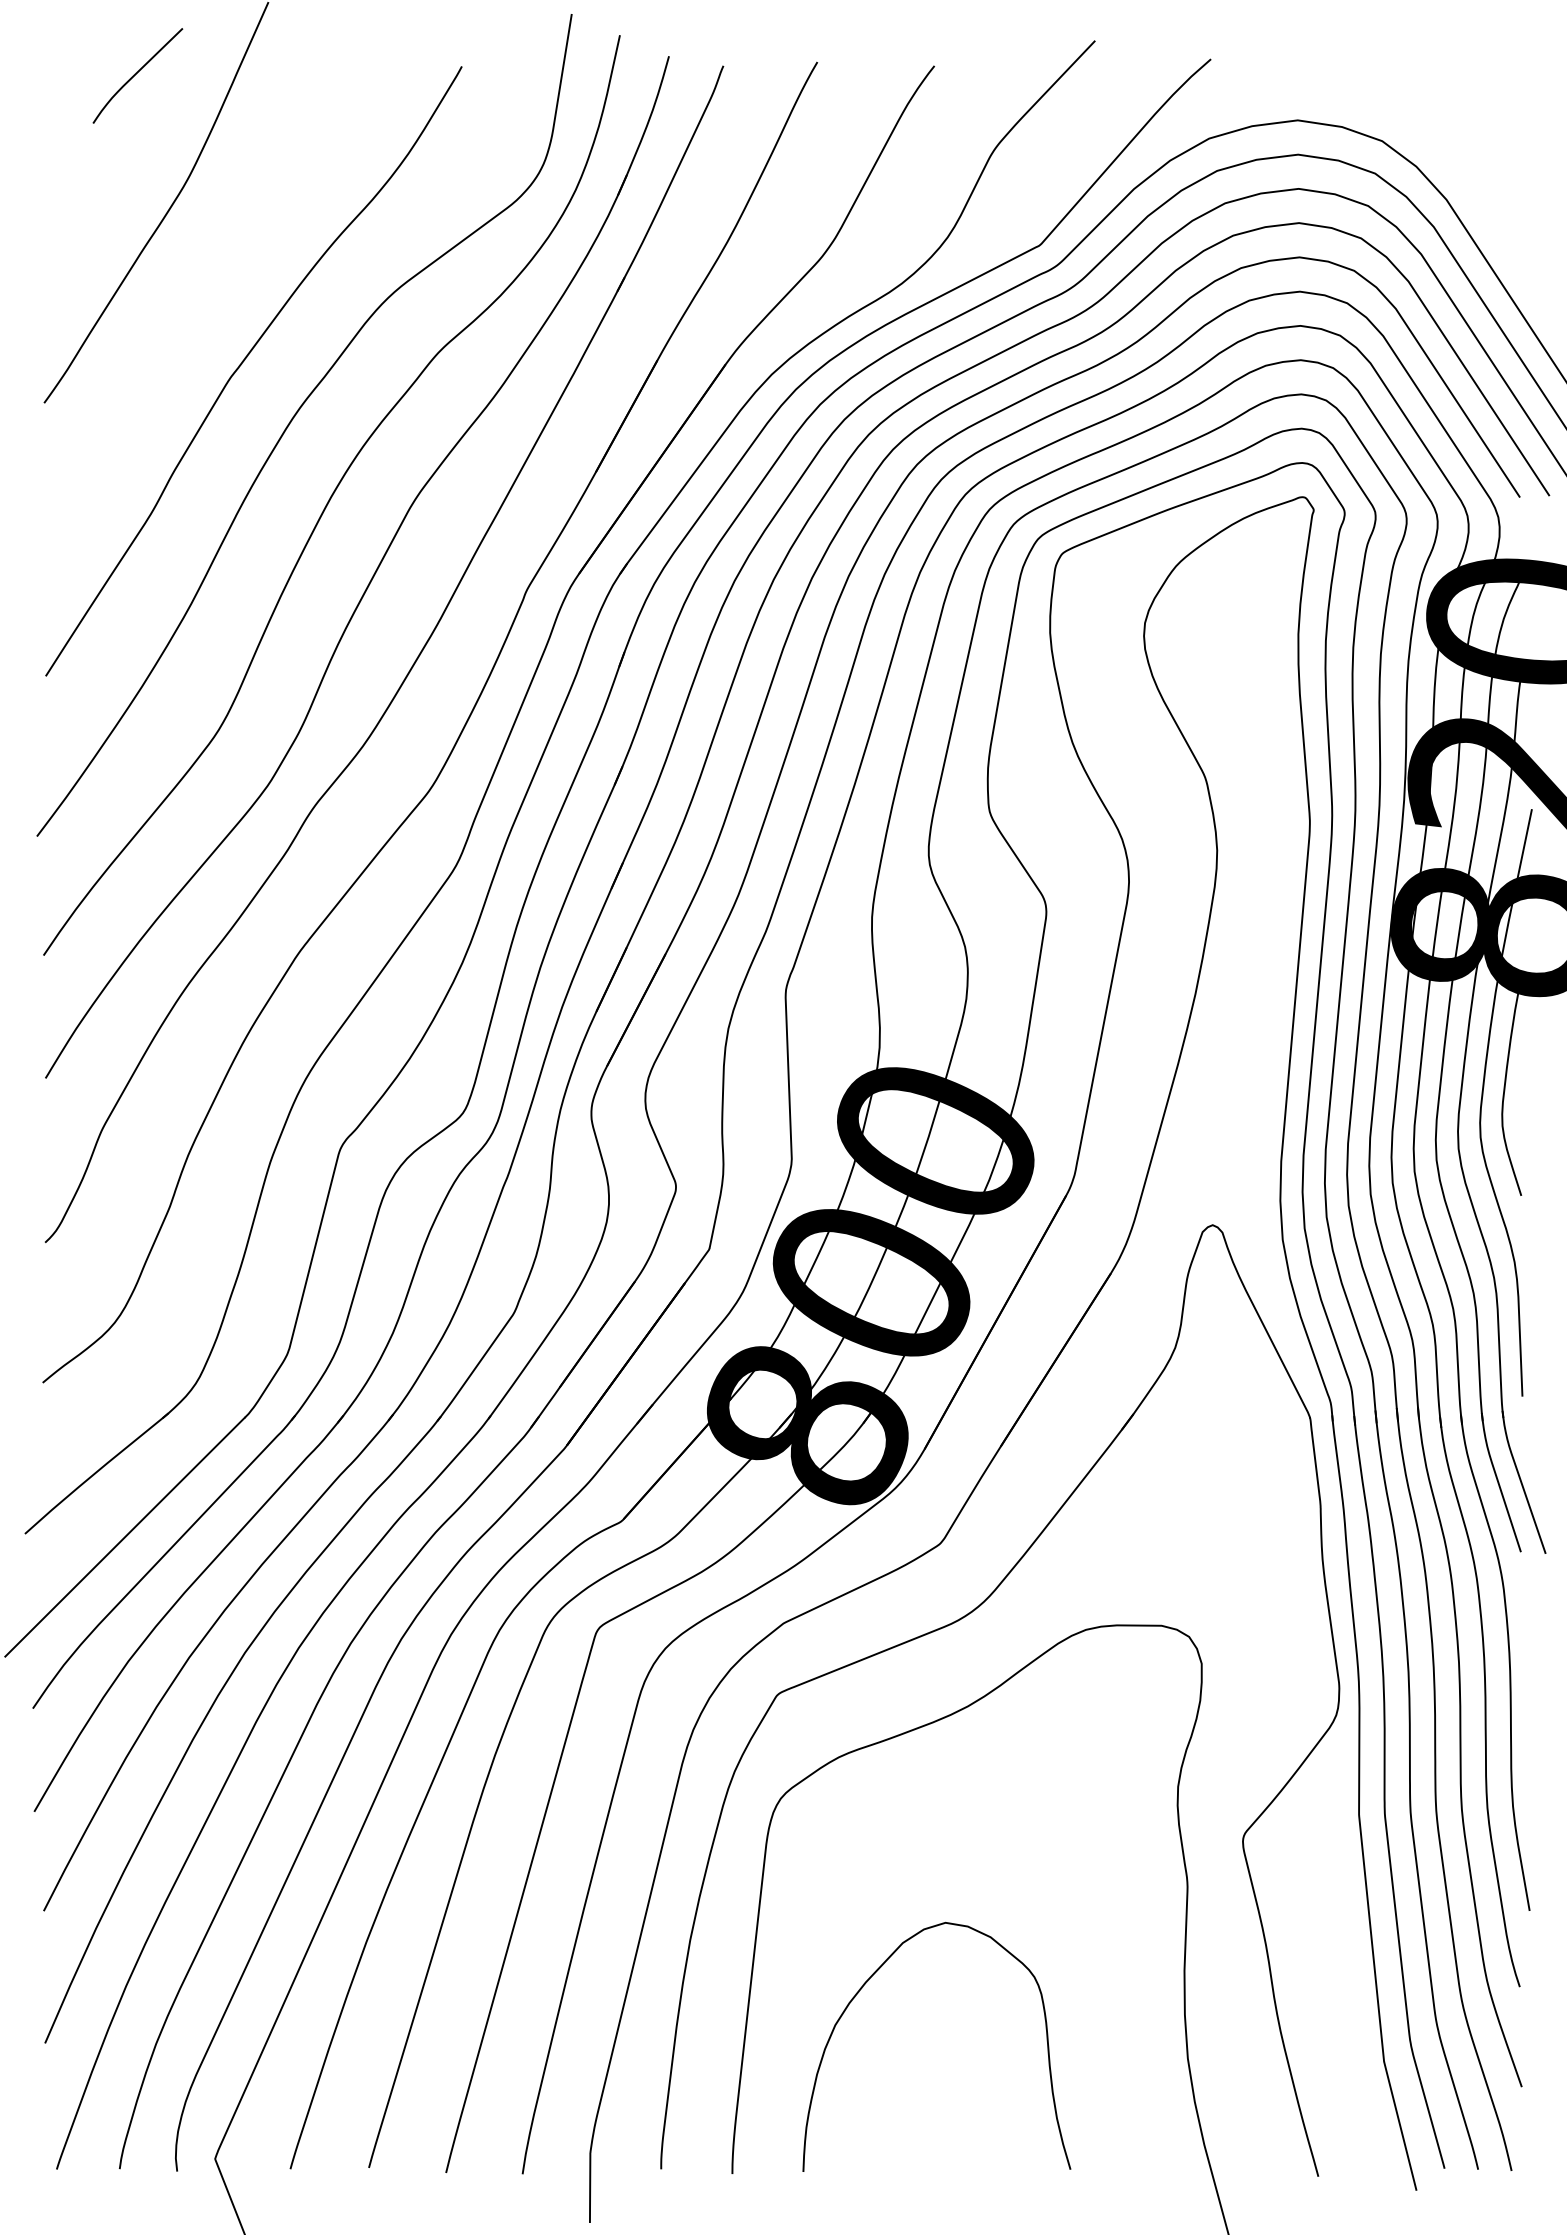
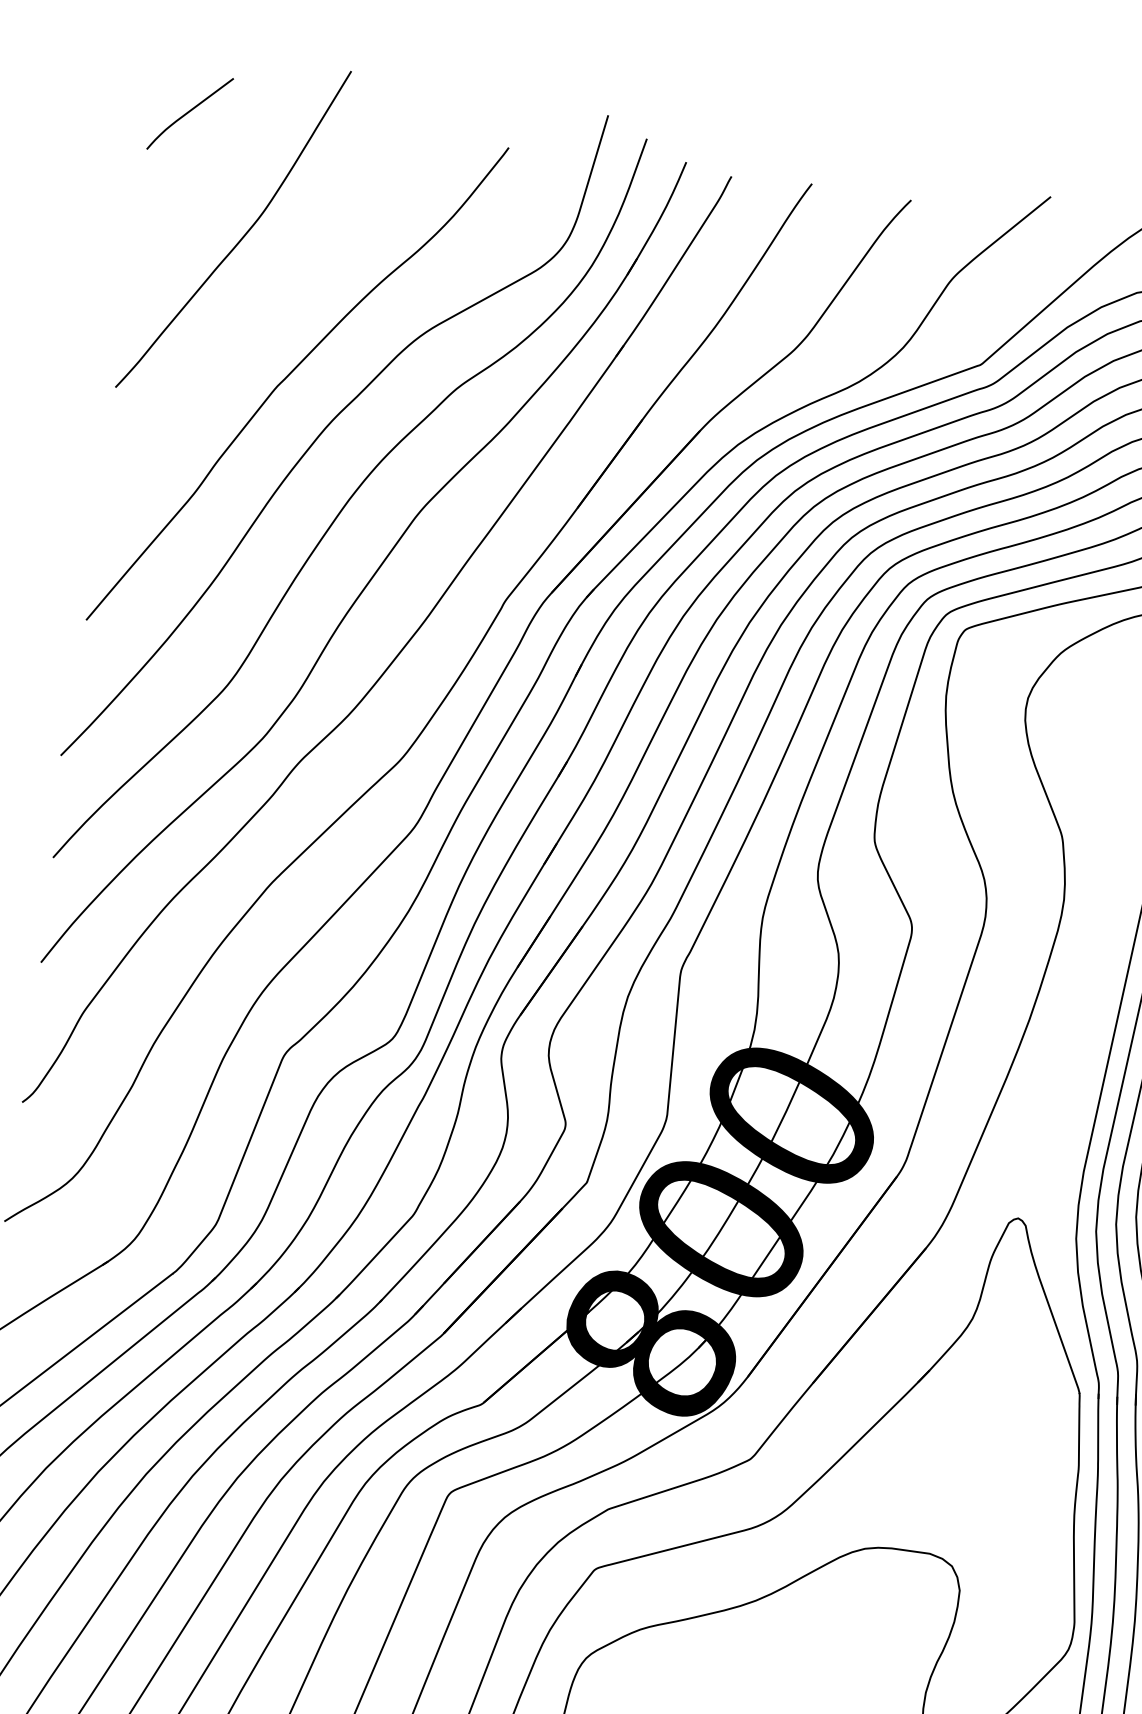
curve: (136, 74) -> (189, 112), moved

